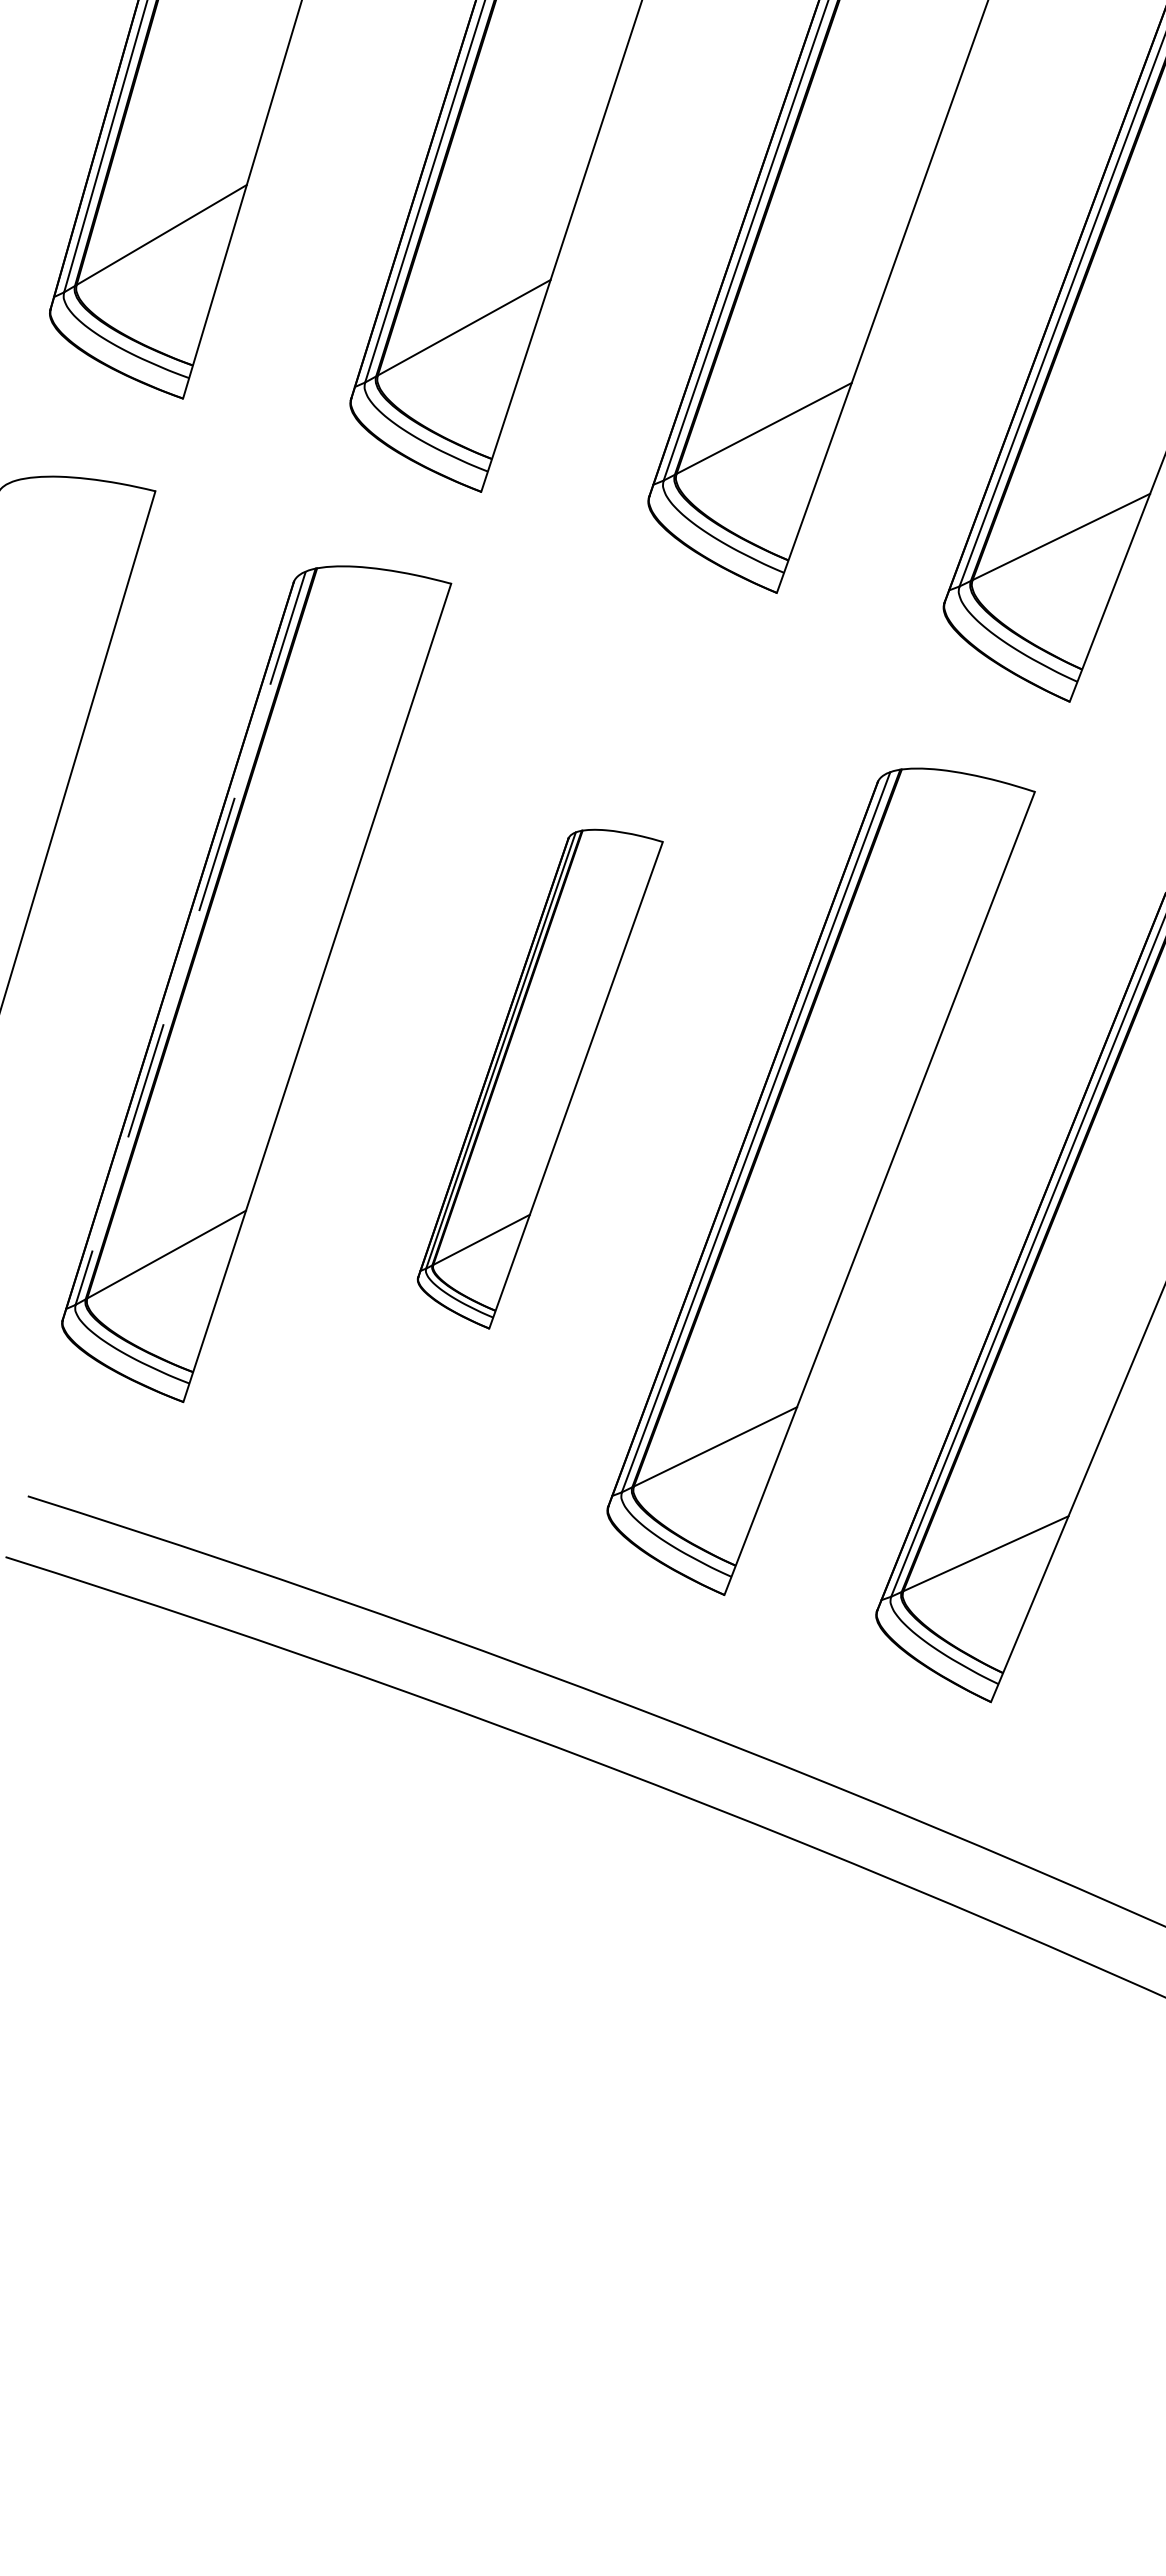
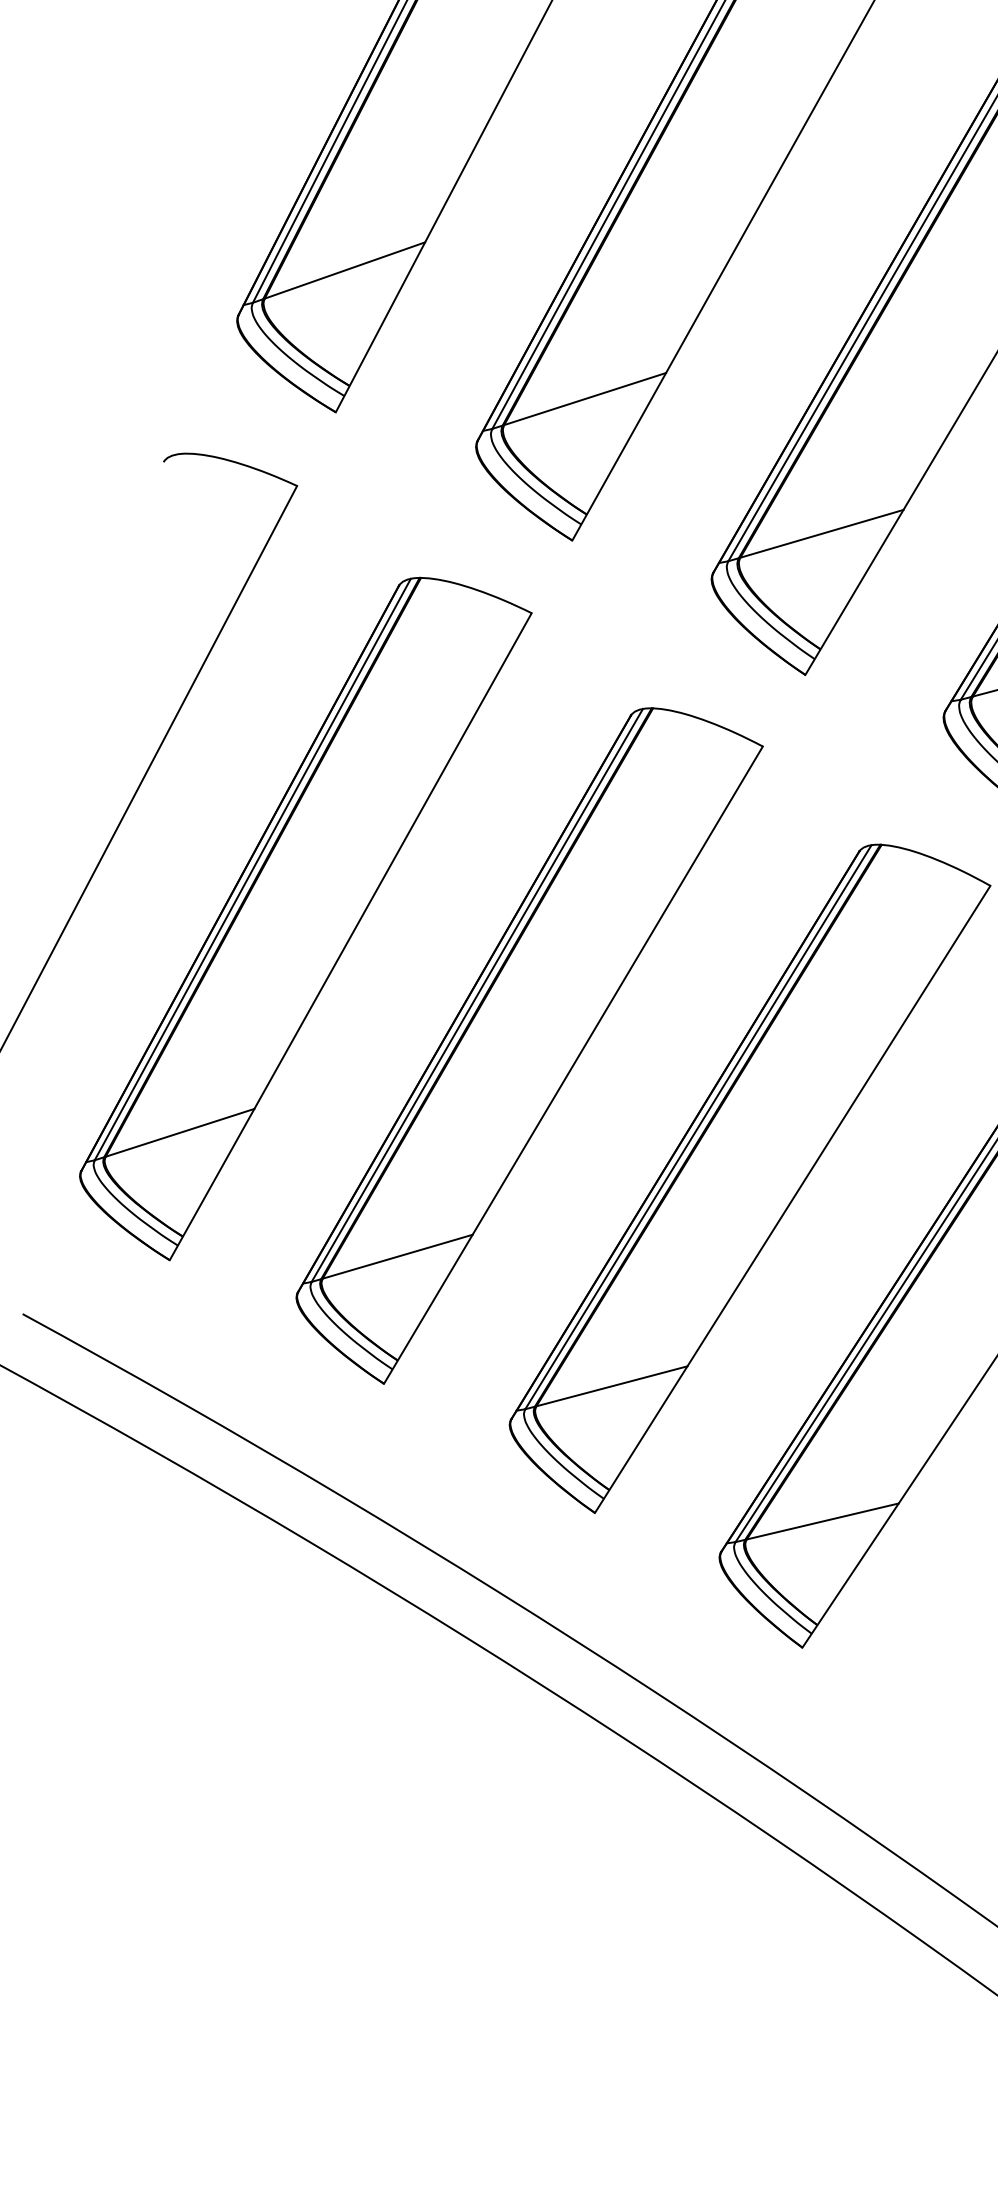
line: (190, 938) -> (252, 869), dashed -> solid
part: (540, 1078) -> (525, 1046), size x1.67

